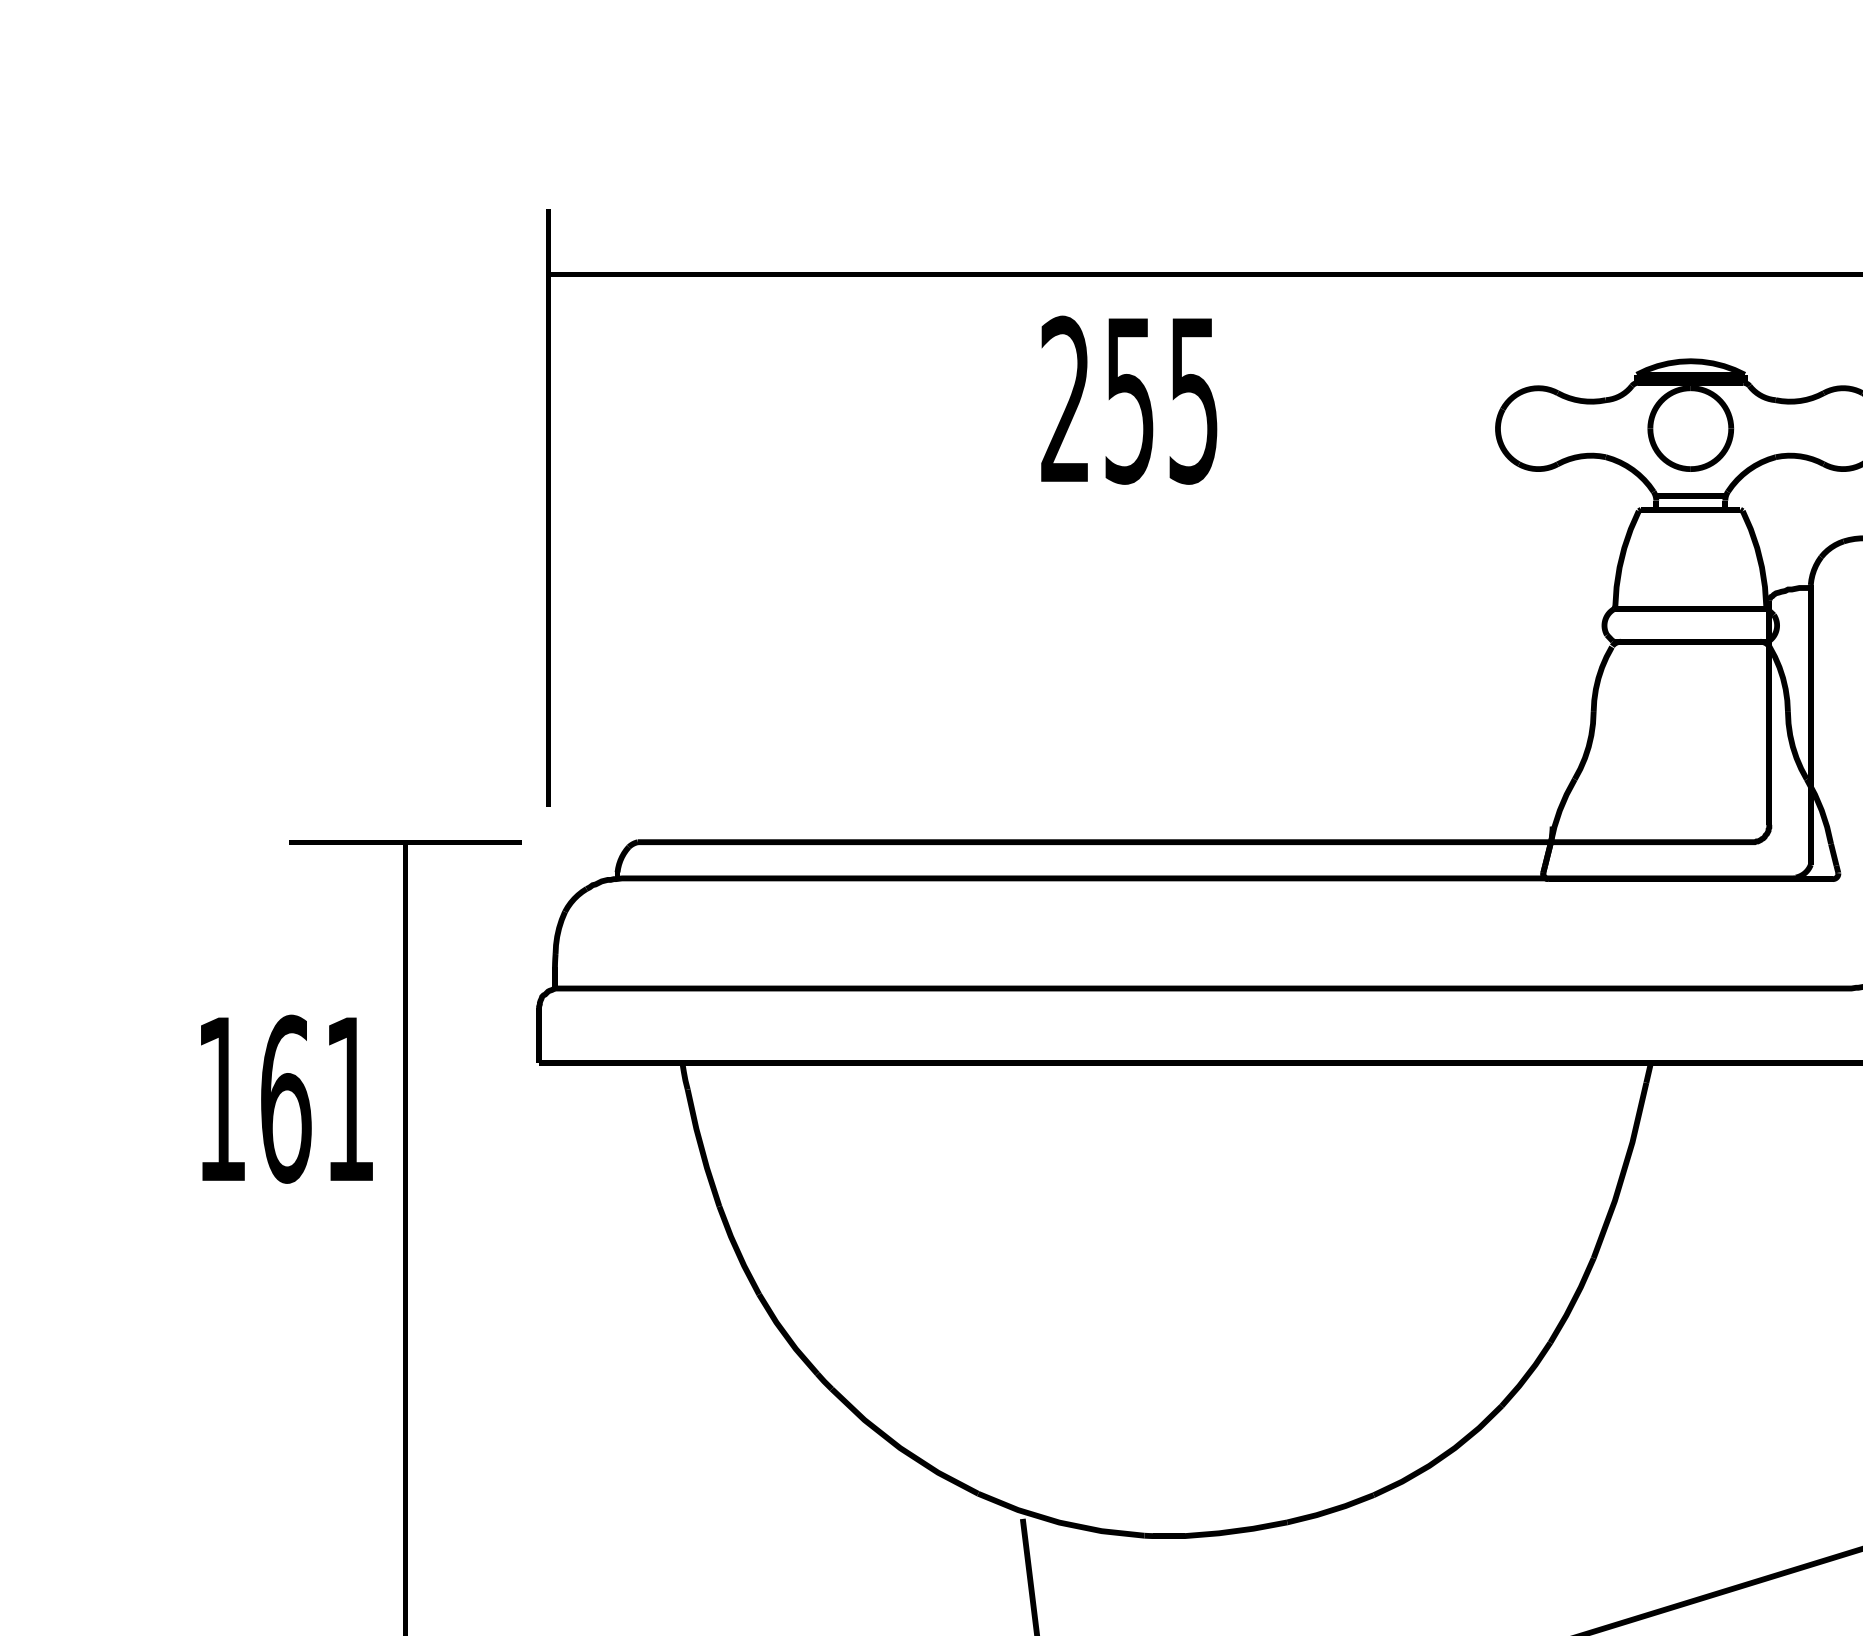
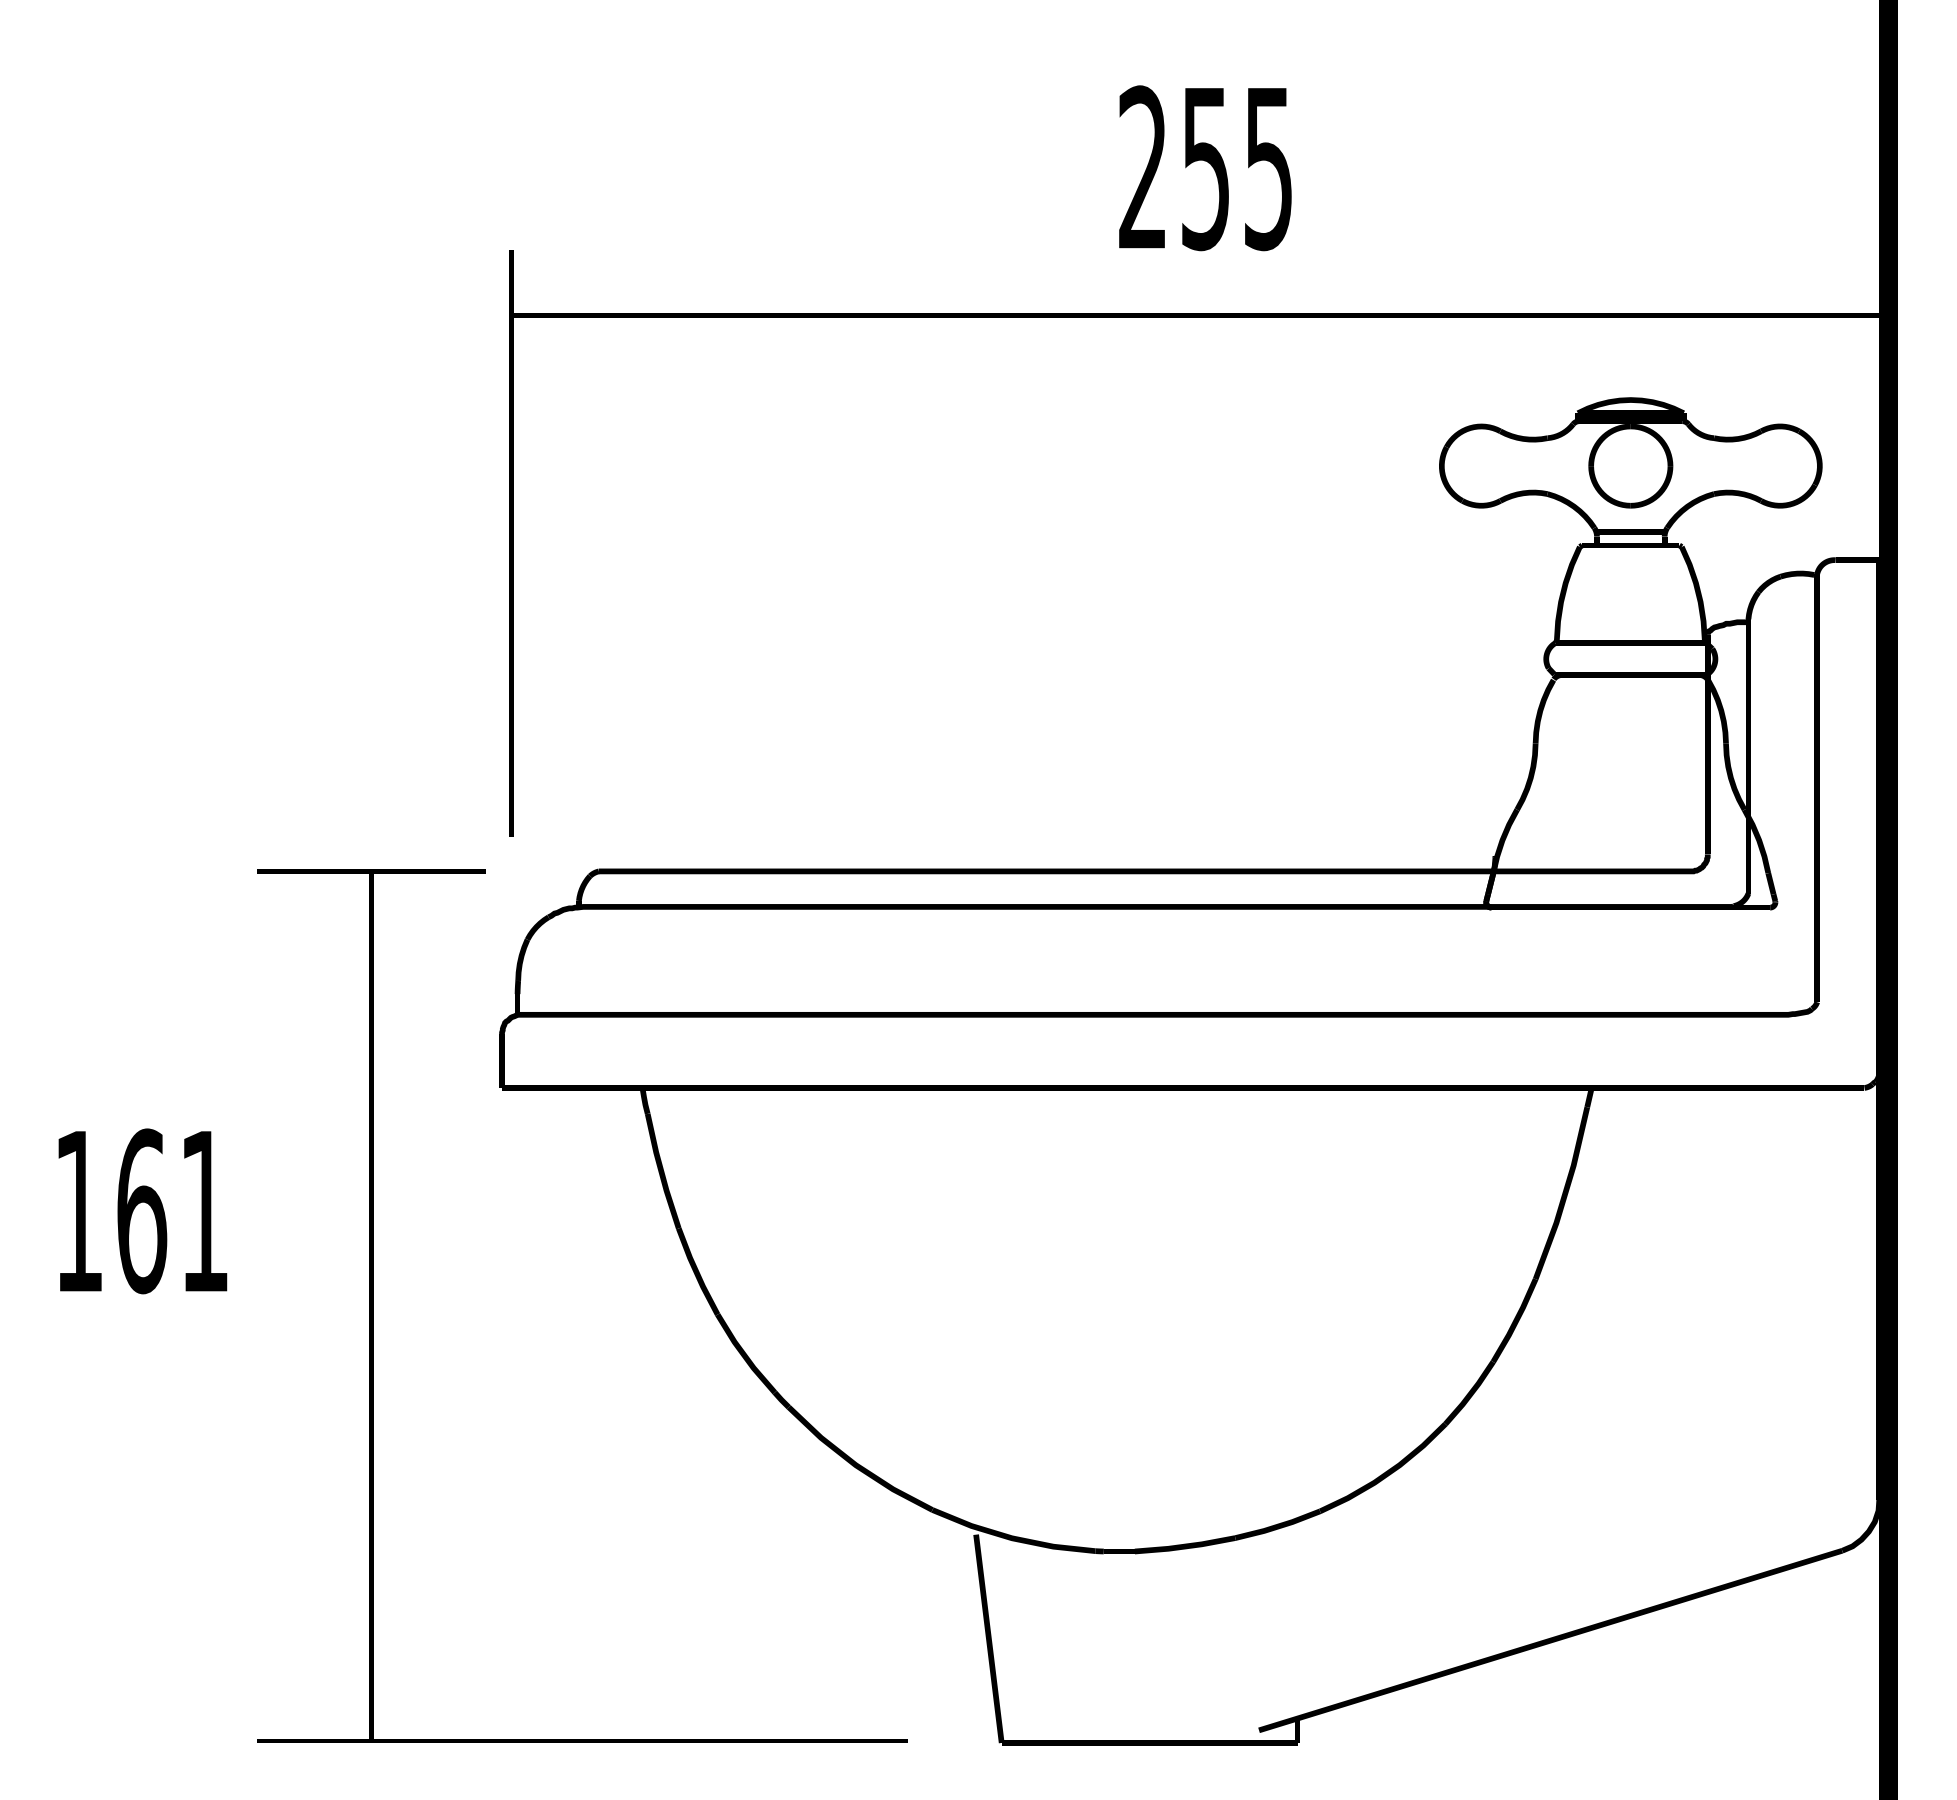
text: (1129, 400) -> (1205, 168), moved
text: (286, 1099) -> (142, 1211), moved

